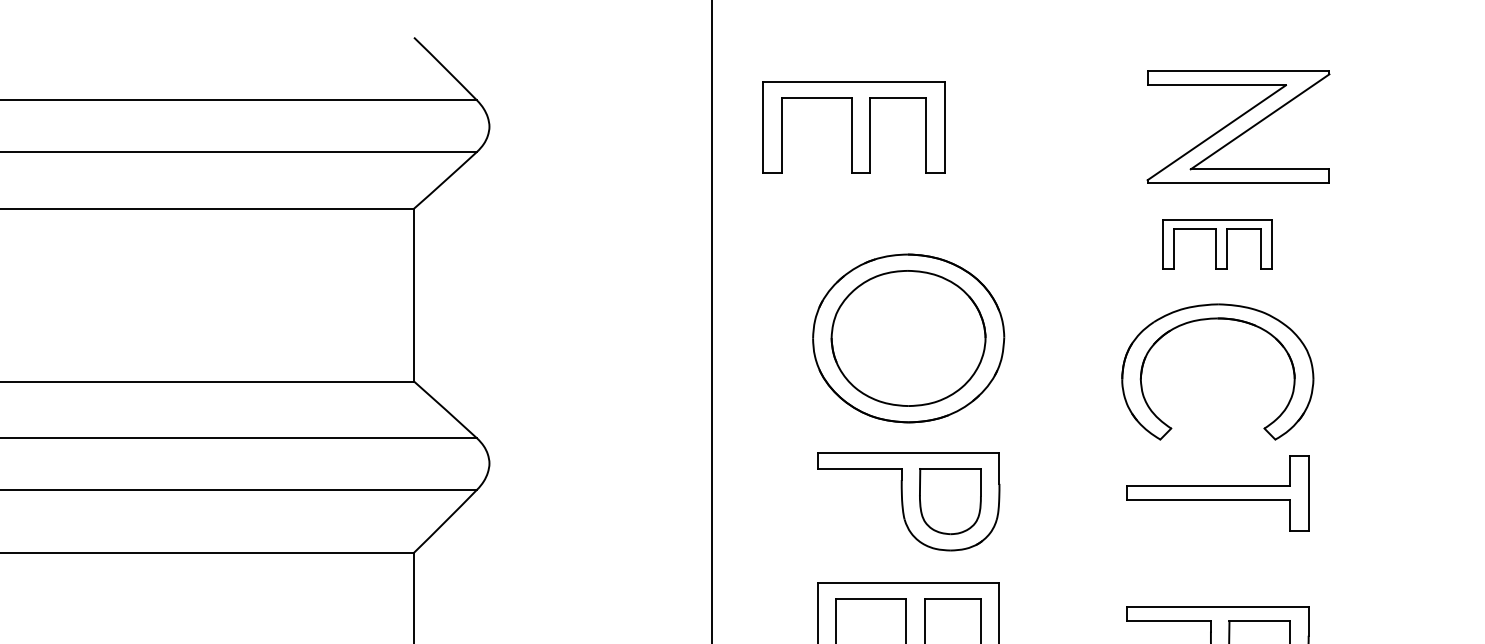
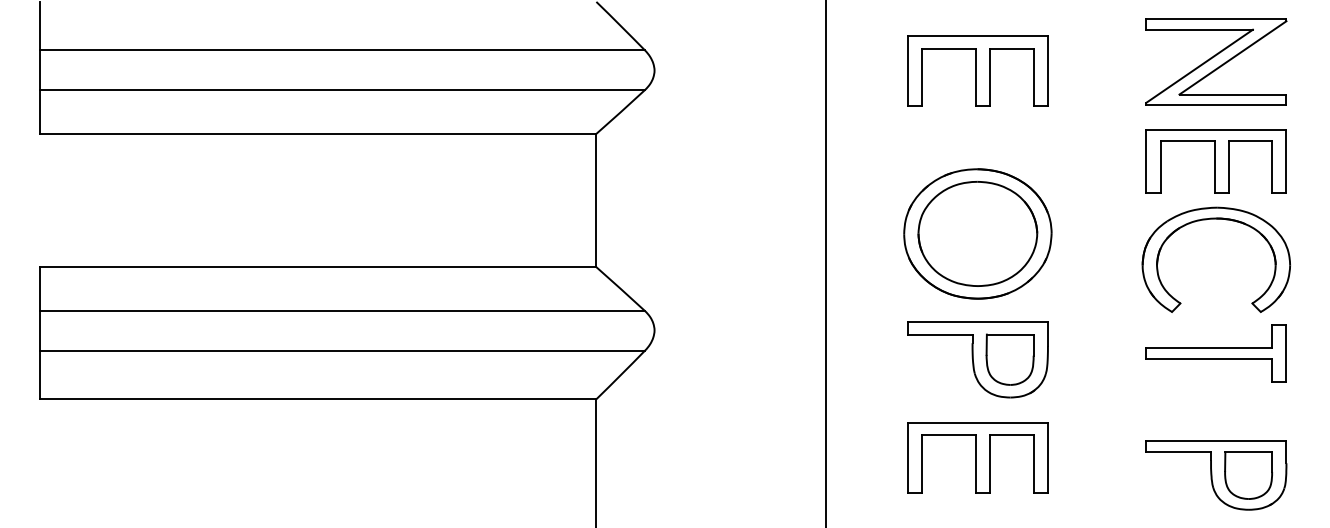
part: (853, 126) -> (977, 70), moved
part: (1238, 126) -> (1216, 61), moved
part: (1216, 244) -> (1215, 161), size x1.67

